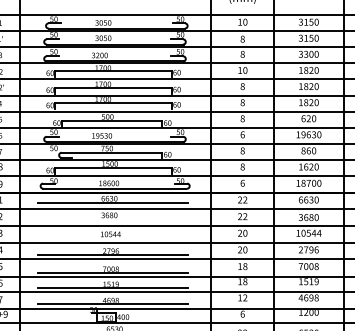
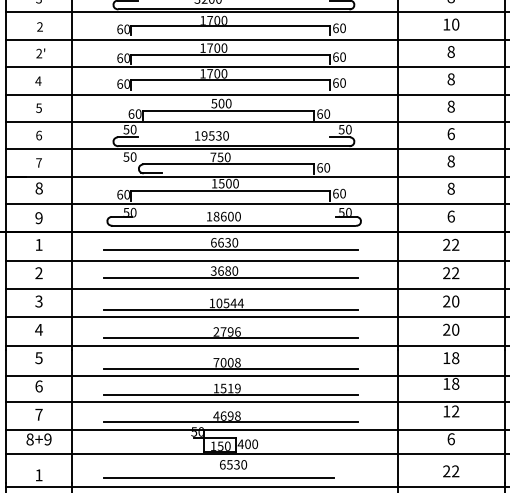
line: (112, 219) -> (229, 278), added
line: (112, 238) -> (229, 310), added

